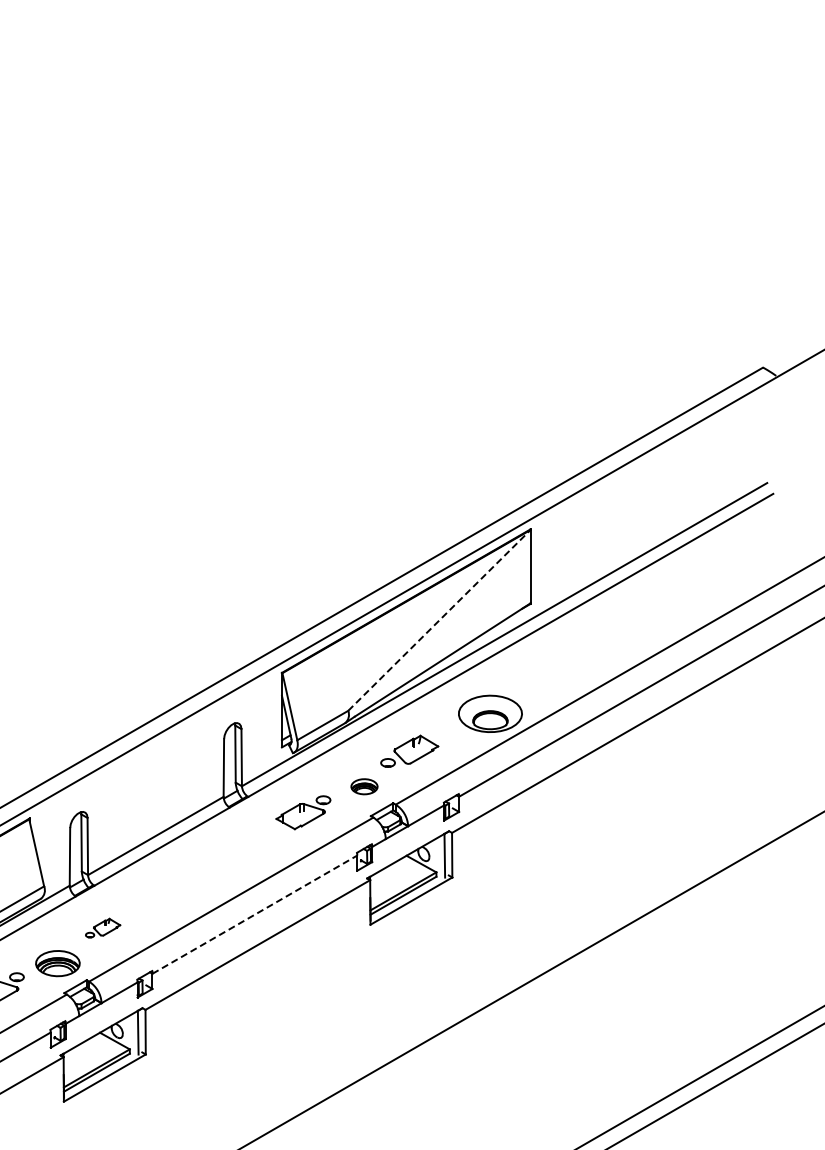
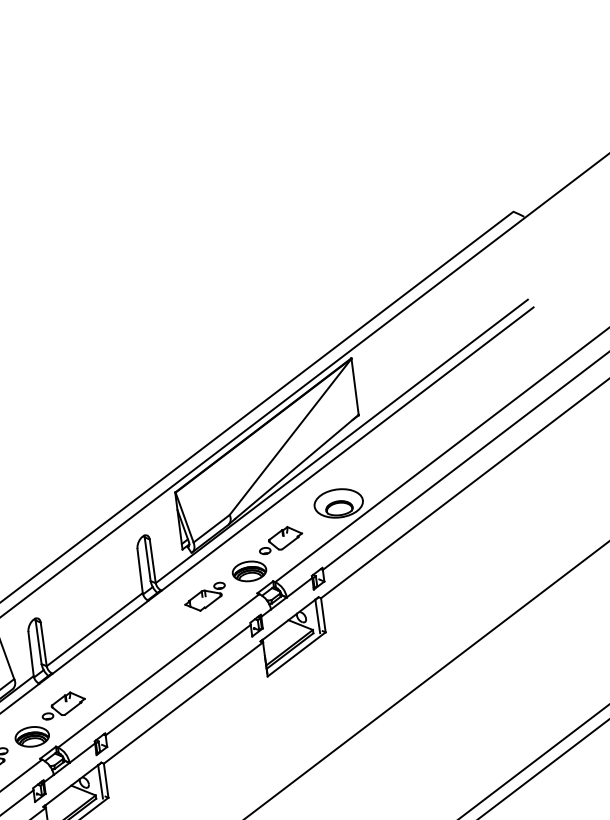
line: (439, 620) -> (290, 436), dashed -> solid
part: (364, 786) -> (249, 571), size x1.67
line: (255, 914) -> (178, 679), dashed -> solid
part: (102, 927) -> (62, 704), size x1.67

